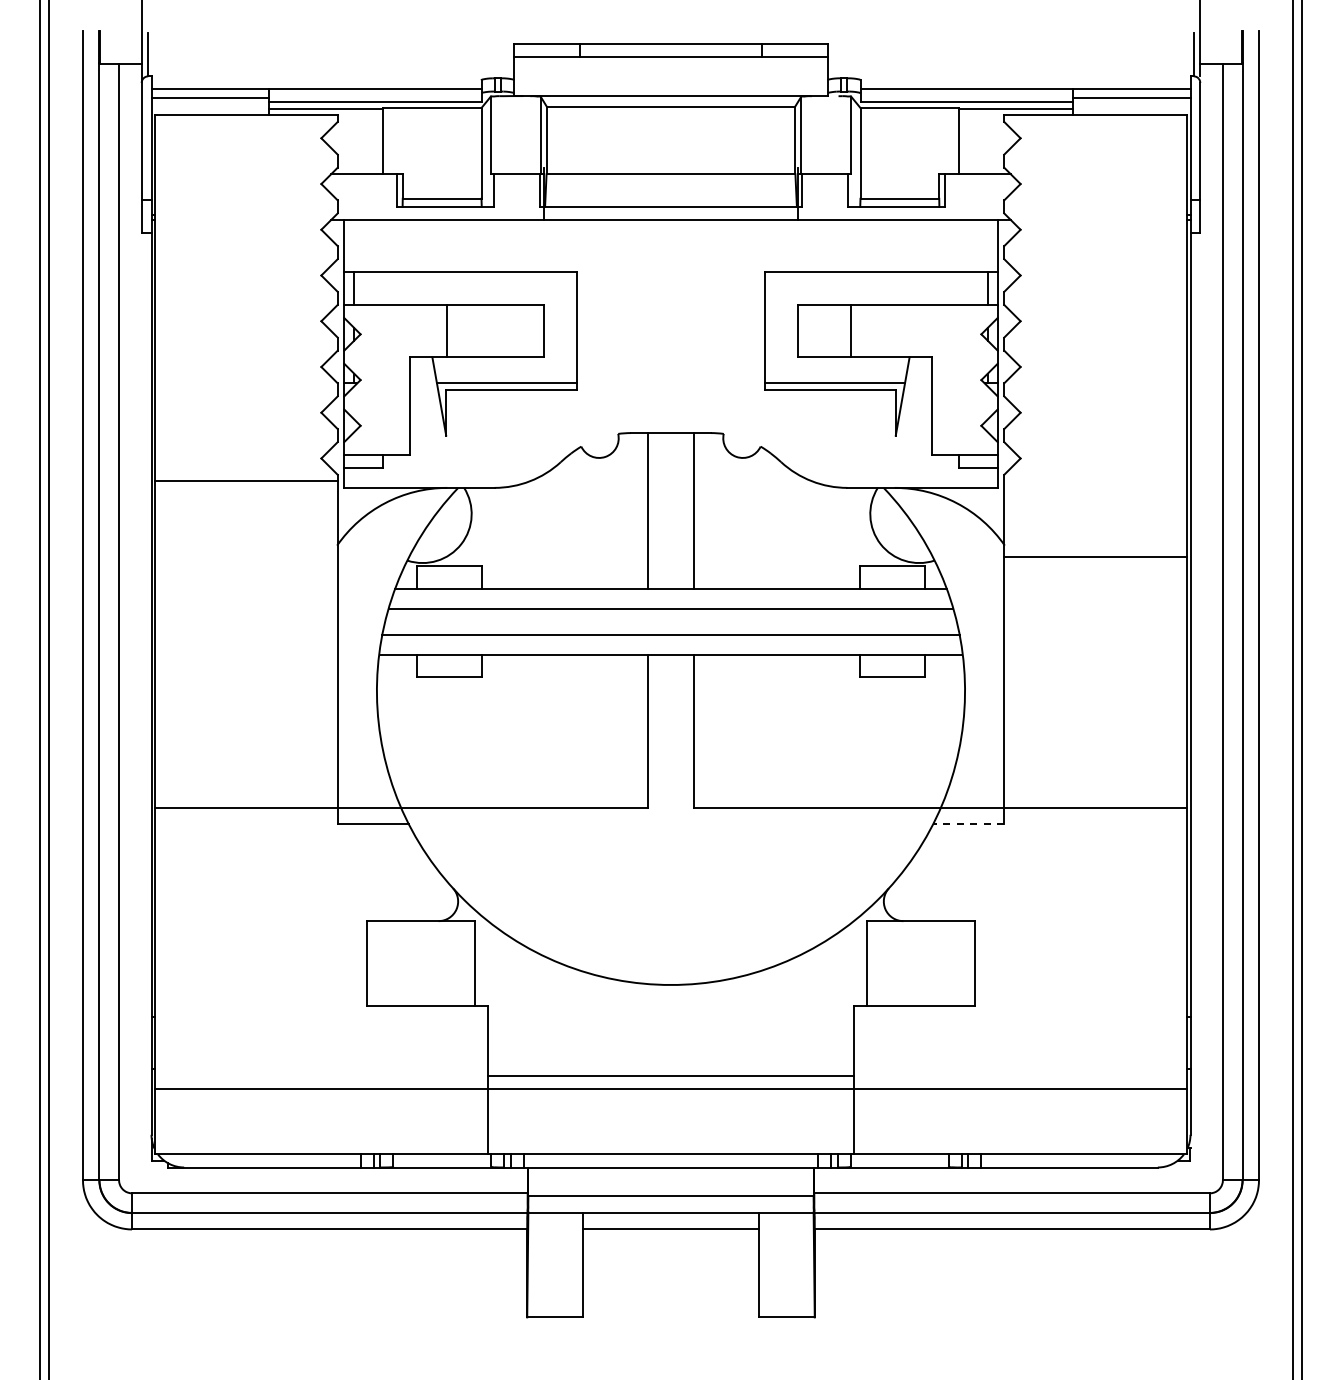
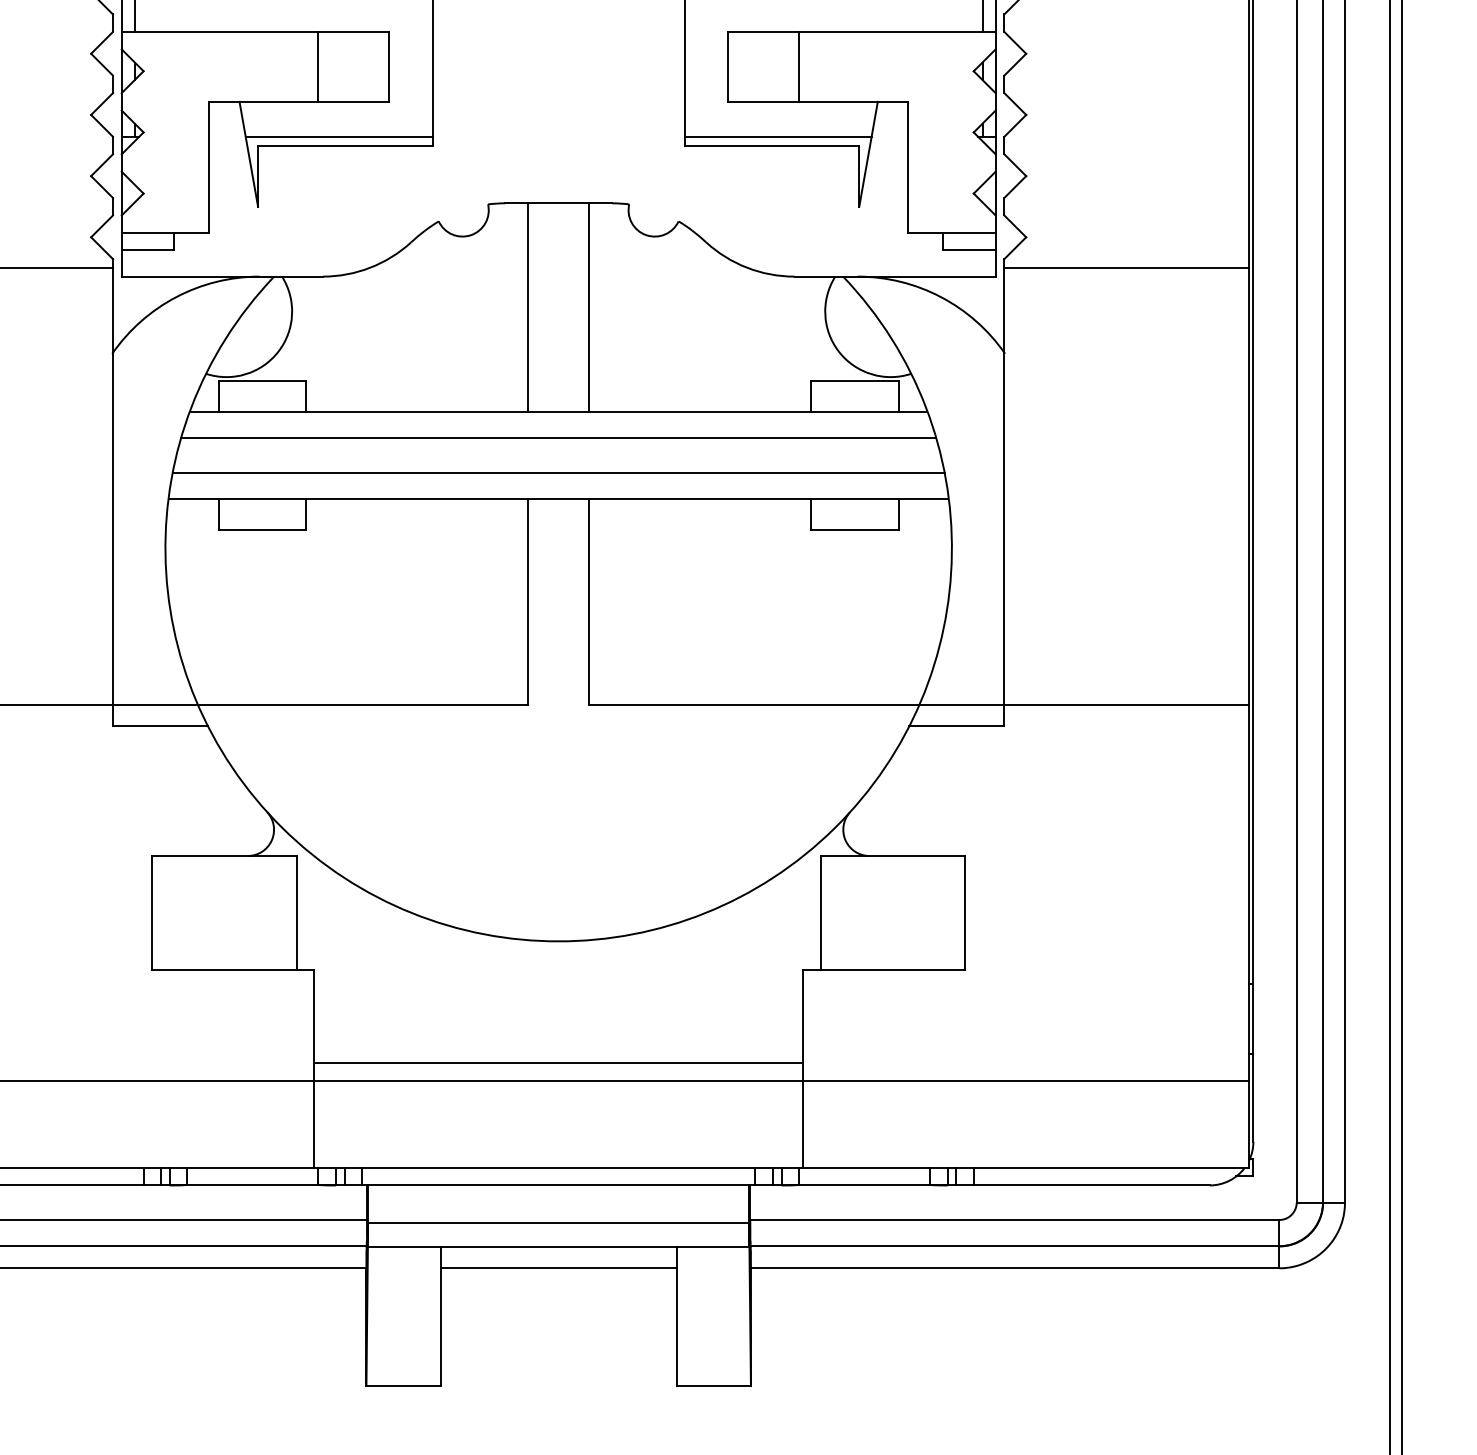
line: (447, 330) -> (318, 66), moved
line: (1095, 557) -> (1126, 268), moved
line: (968, 823) -> (956, 725), dashed -> solid

